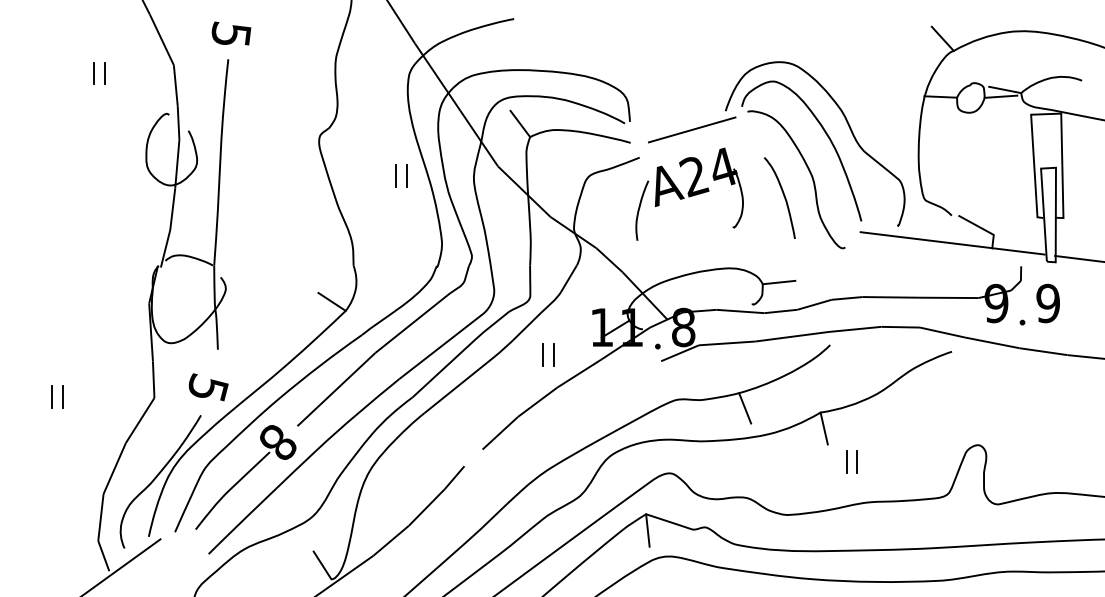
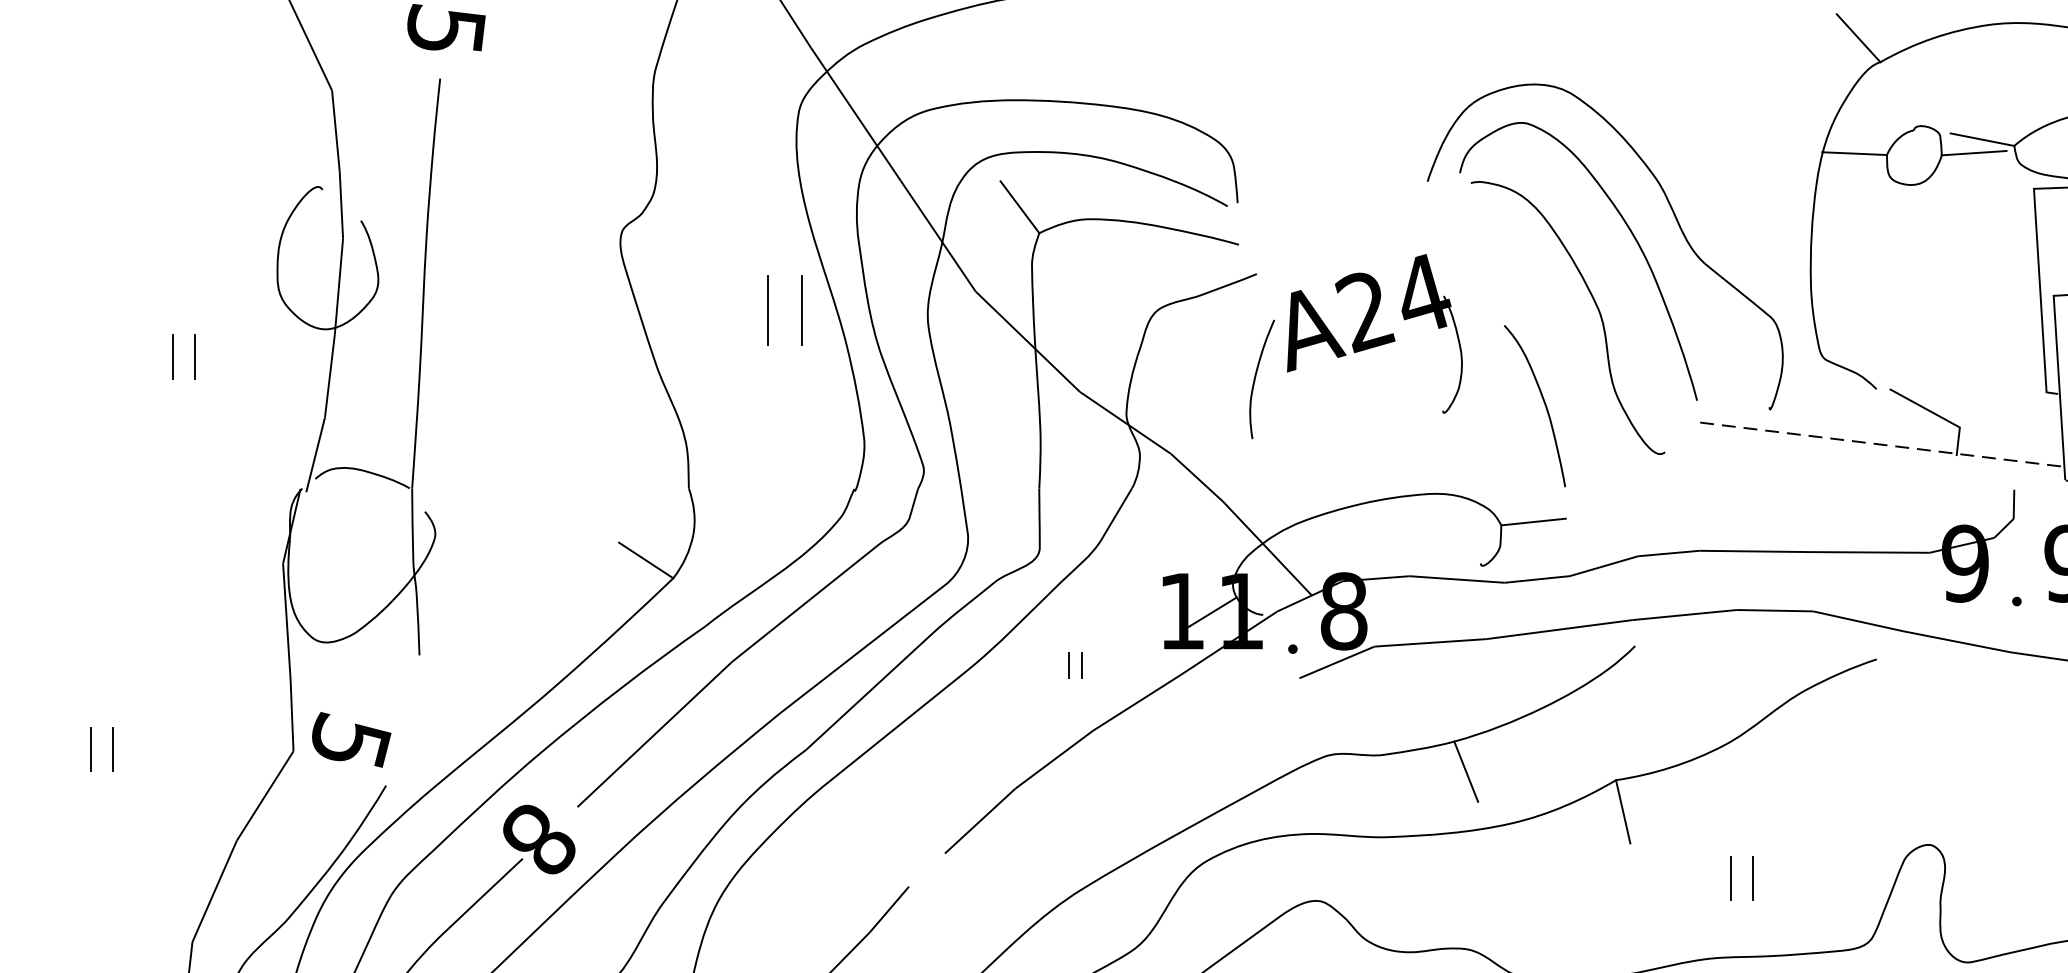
part: (99, 73) -> (184, 357), moved
line: (691, 129) -> (1359, 218), removed
part: (401, 175) -> (783, 309), size x1.6
curve: (783, 196) -> (1542, 402), moved
line: (952, 243) -> (1877, 444), solid -> dashed
part: (548, 354) -> (1075, 664), size x0.6
text: (208, 387) -> (351, 740), moved
part: (851, 461) -> (1740, 877), moved

